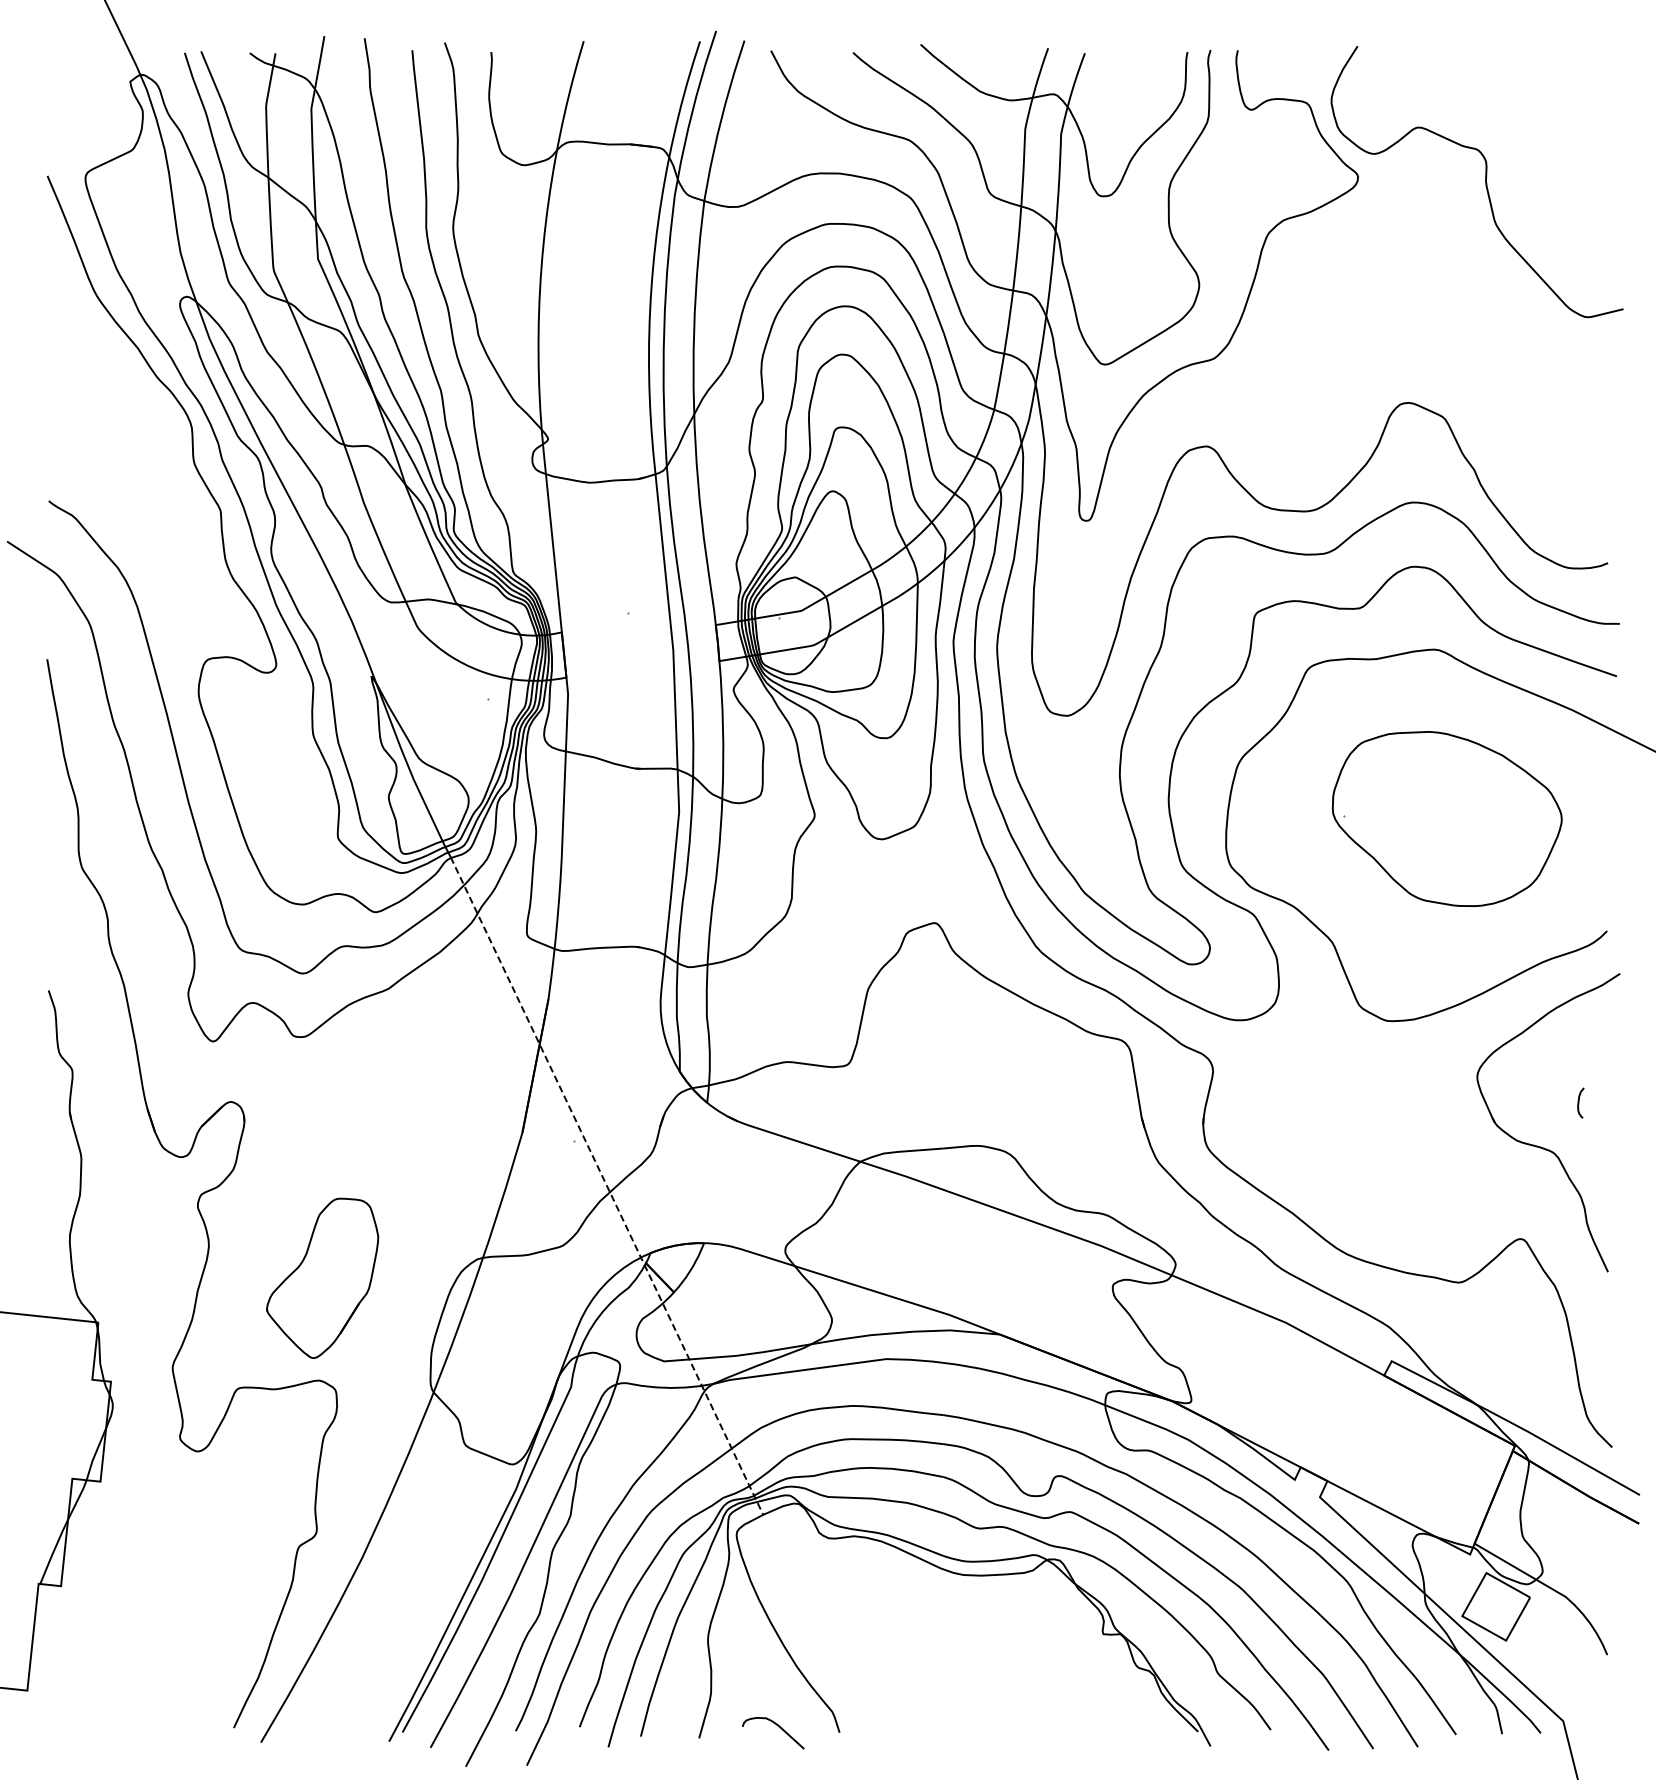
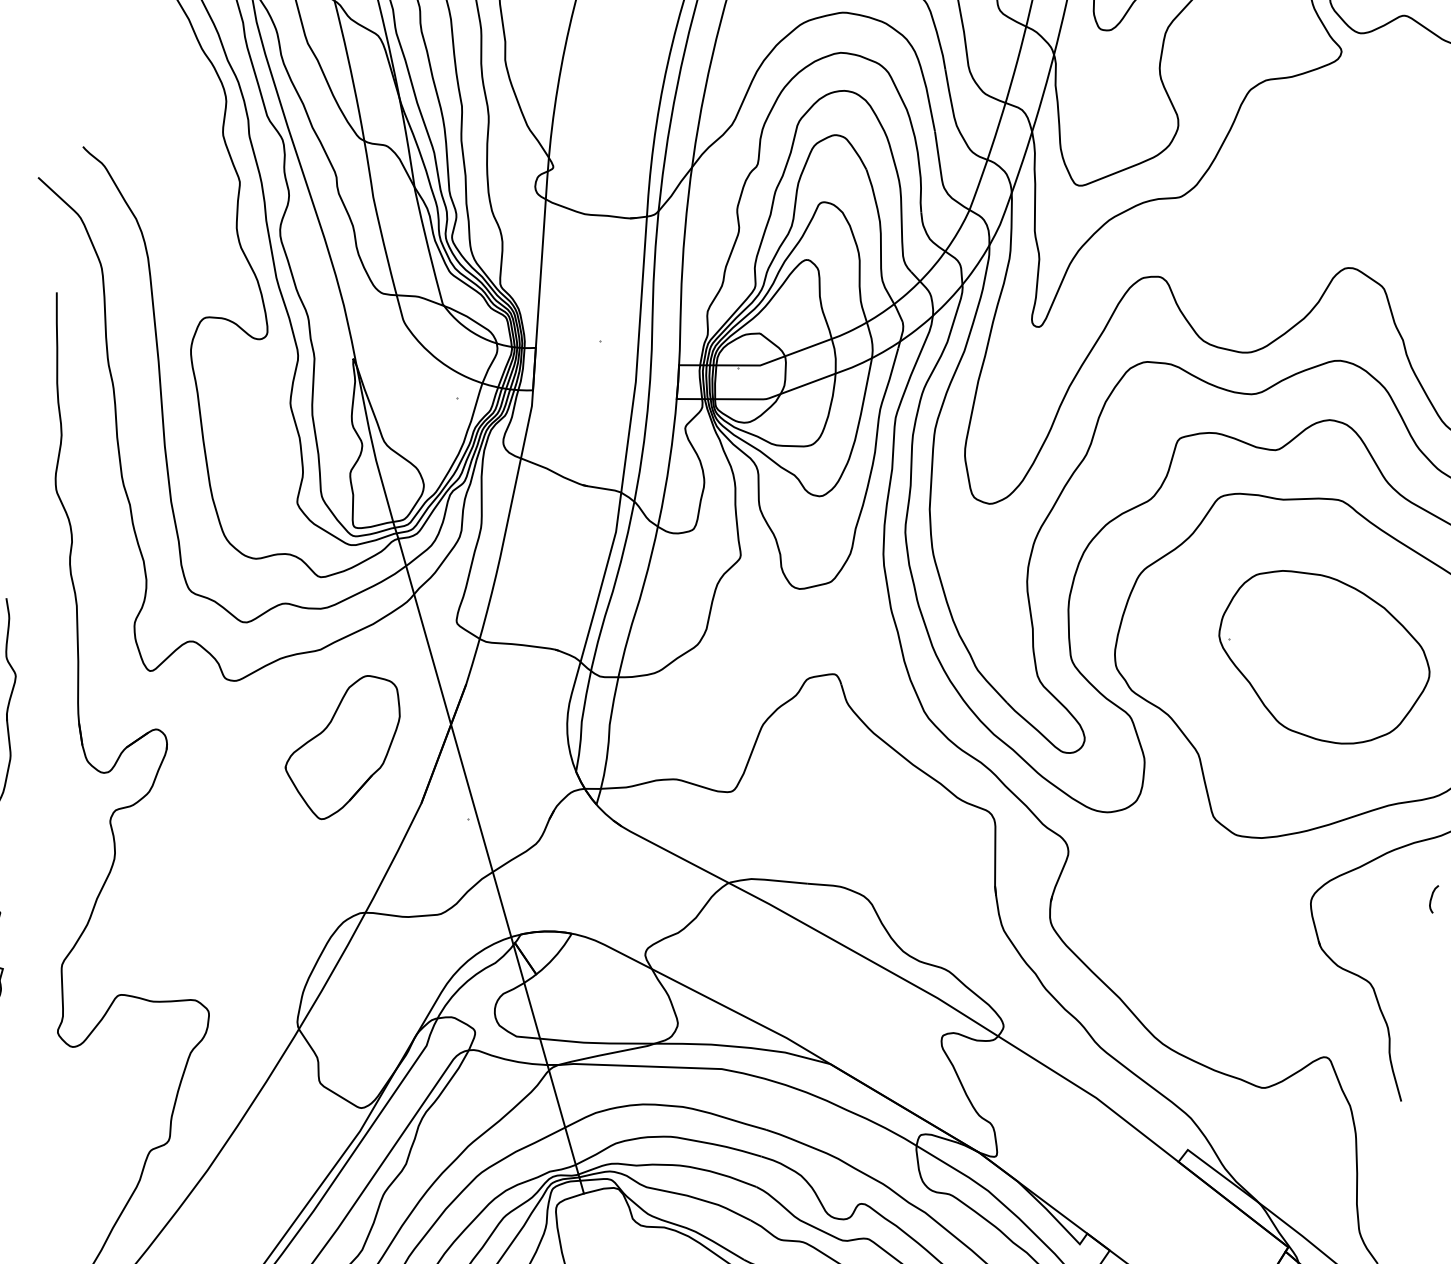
curve: (1579, 1102) -> (1432, 898), moved
line: (607, 1186) -> (491, 866), dashed -> solid
part: (322, 1277) -> (341, 746), moved

